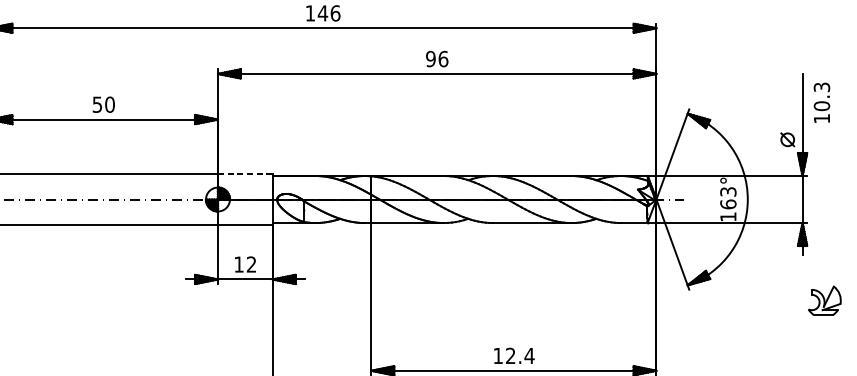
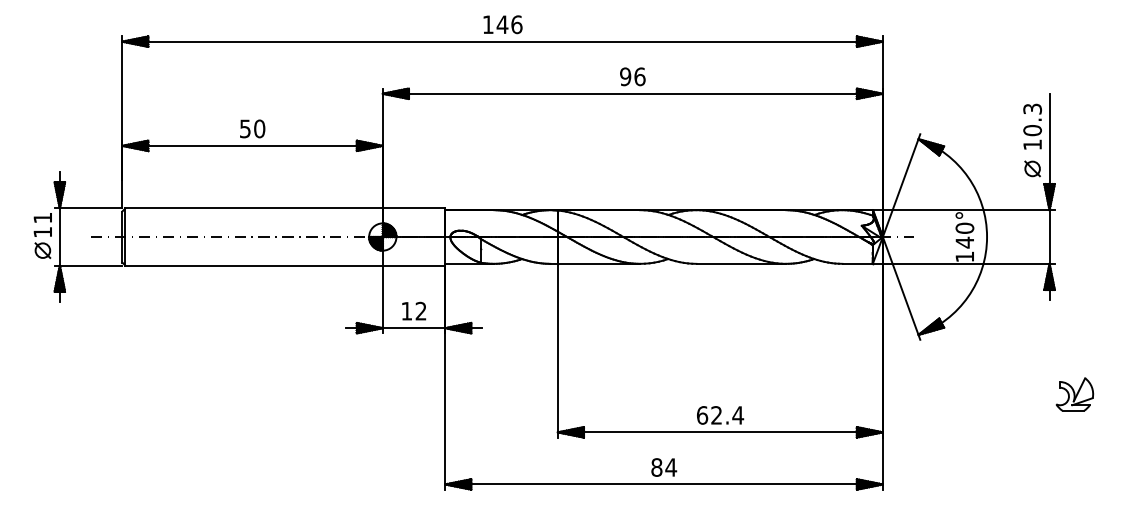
text: (821, 102) -> (1032, 126), moved
line: (245, 174) -> (414, 208), dashed -> solid
text: (728, 198) -> (964, 235), 163° -> 140°
part: (824, 300) -> (1074, 394), moved
text: (498, 356) -> (702, 415), 12.4 -> 62.4

